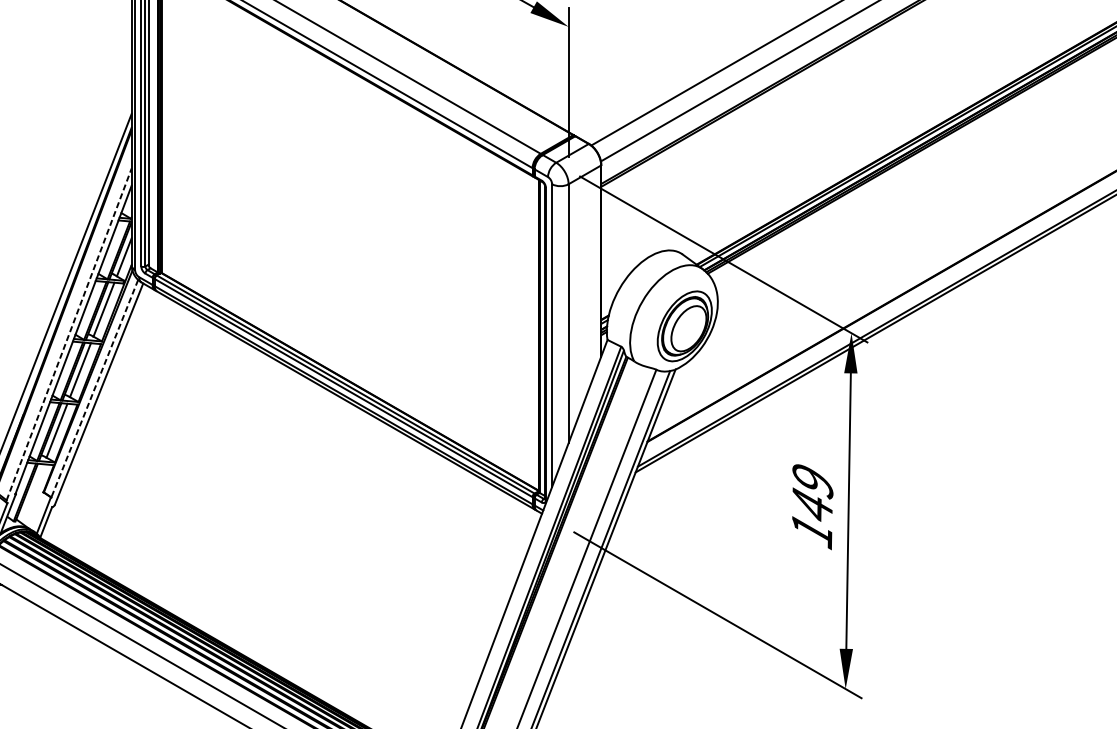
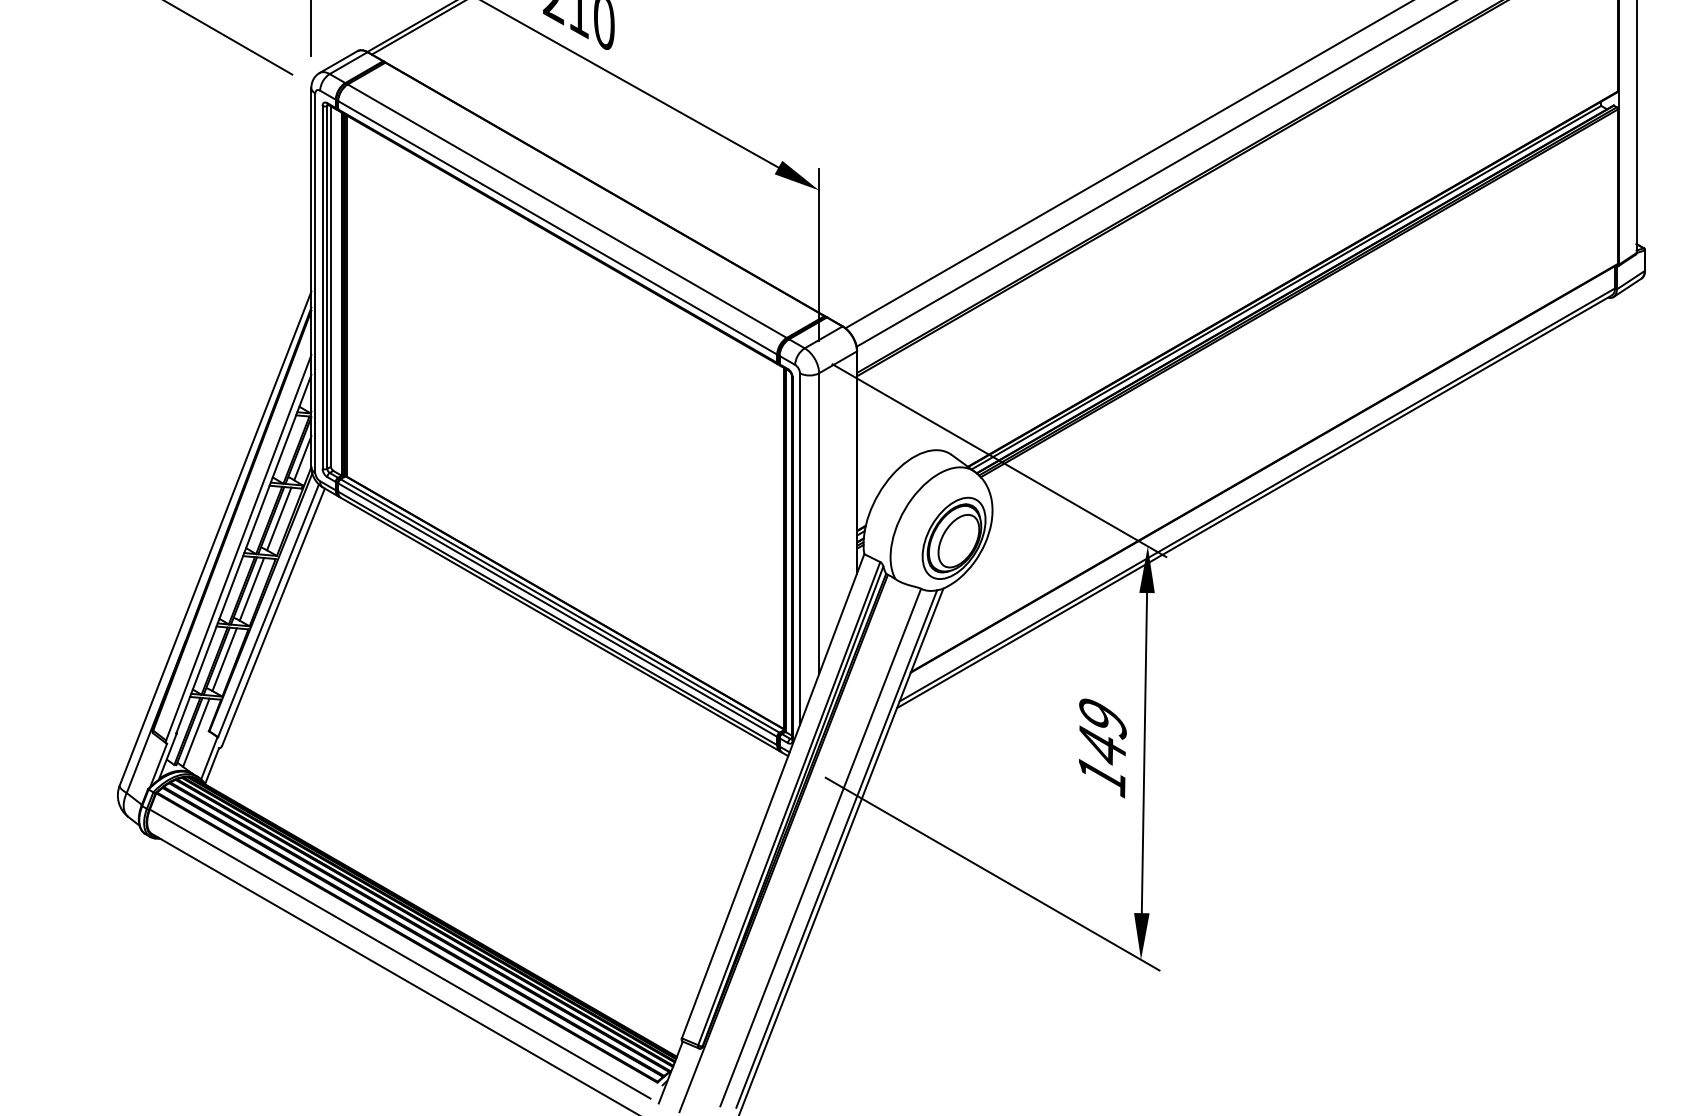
line: (68, 334) -> (238, 547), dashed -> solid
line: (94, 389) -> (268, 611), dashed -> solid
line: (32, 493) -> (196, 732), added

